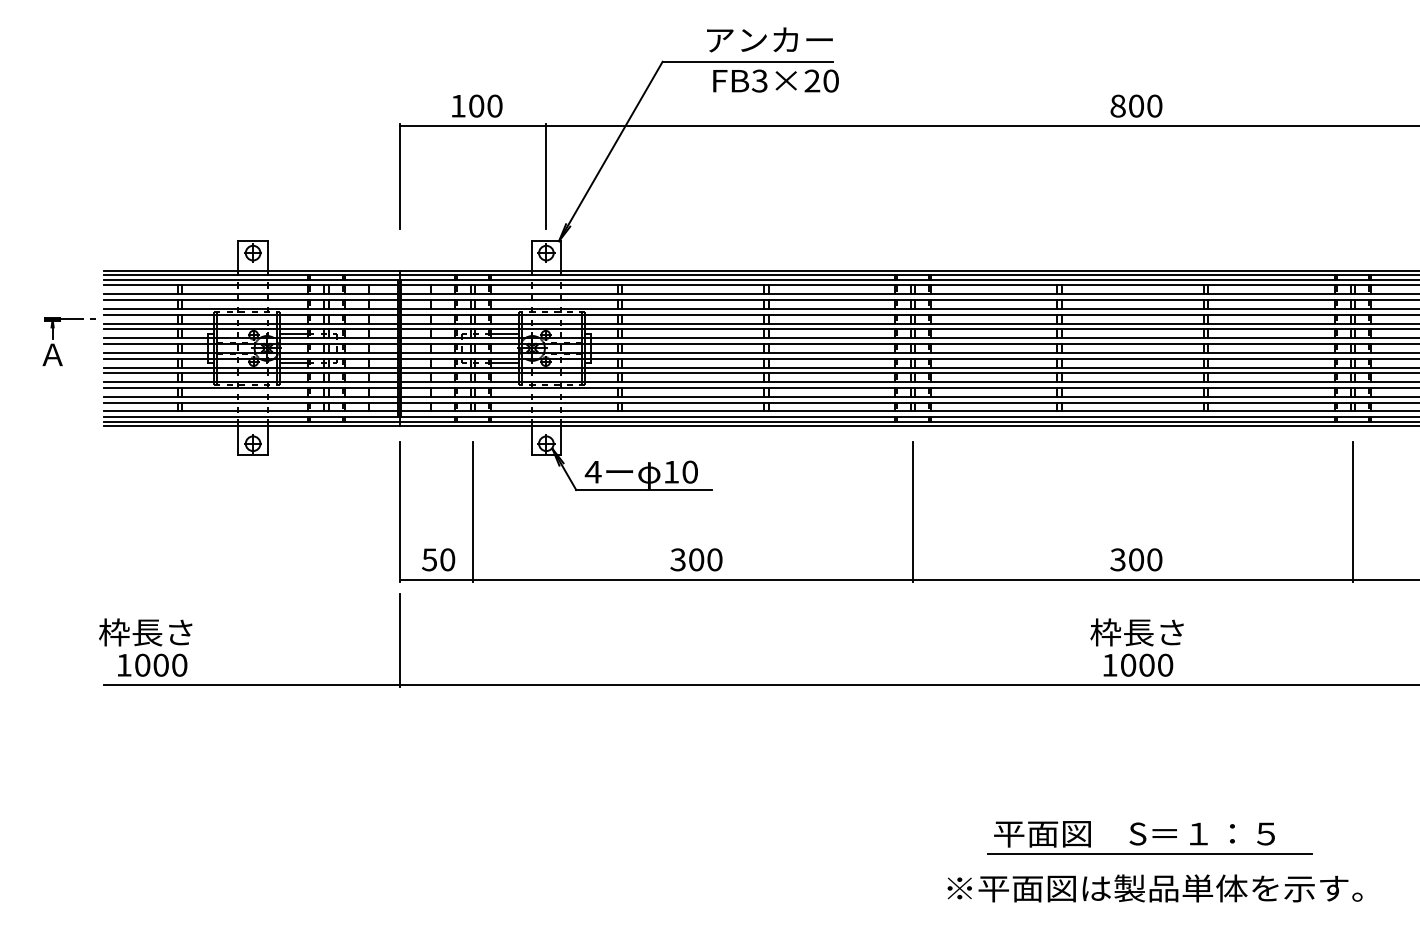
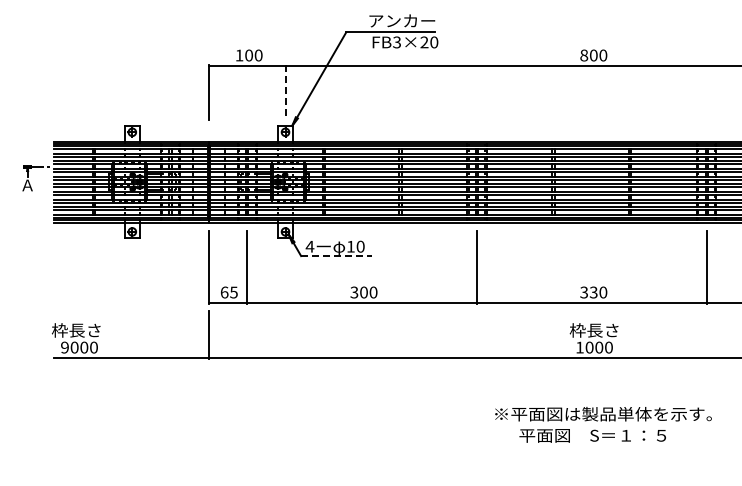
line: (546, 176) -> (285, 92), solid -> dashed
line: (645, 490) -> (337, 256), solid -> dashed
text: (437, 559) -> (228, 292), 50 -> 65
text: (1135, 559) -> (593, 292), 300 -> 330
text: (123, 665) -> (64, 347), 1000 -> 9000
line: (1149, 854) -> (600, 446), removed
text: (1155, 889) -> (603, 414), moved

